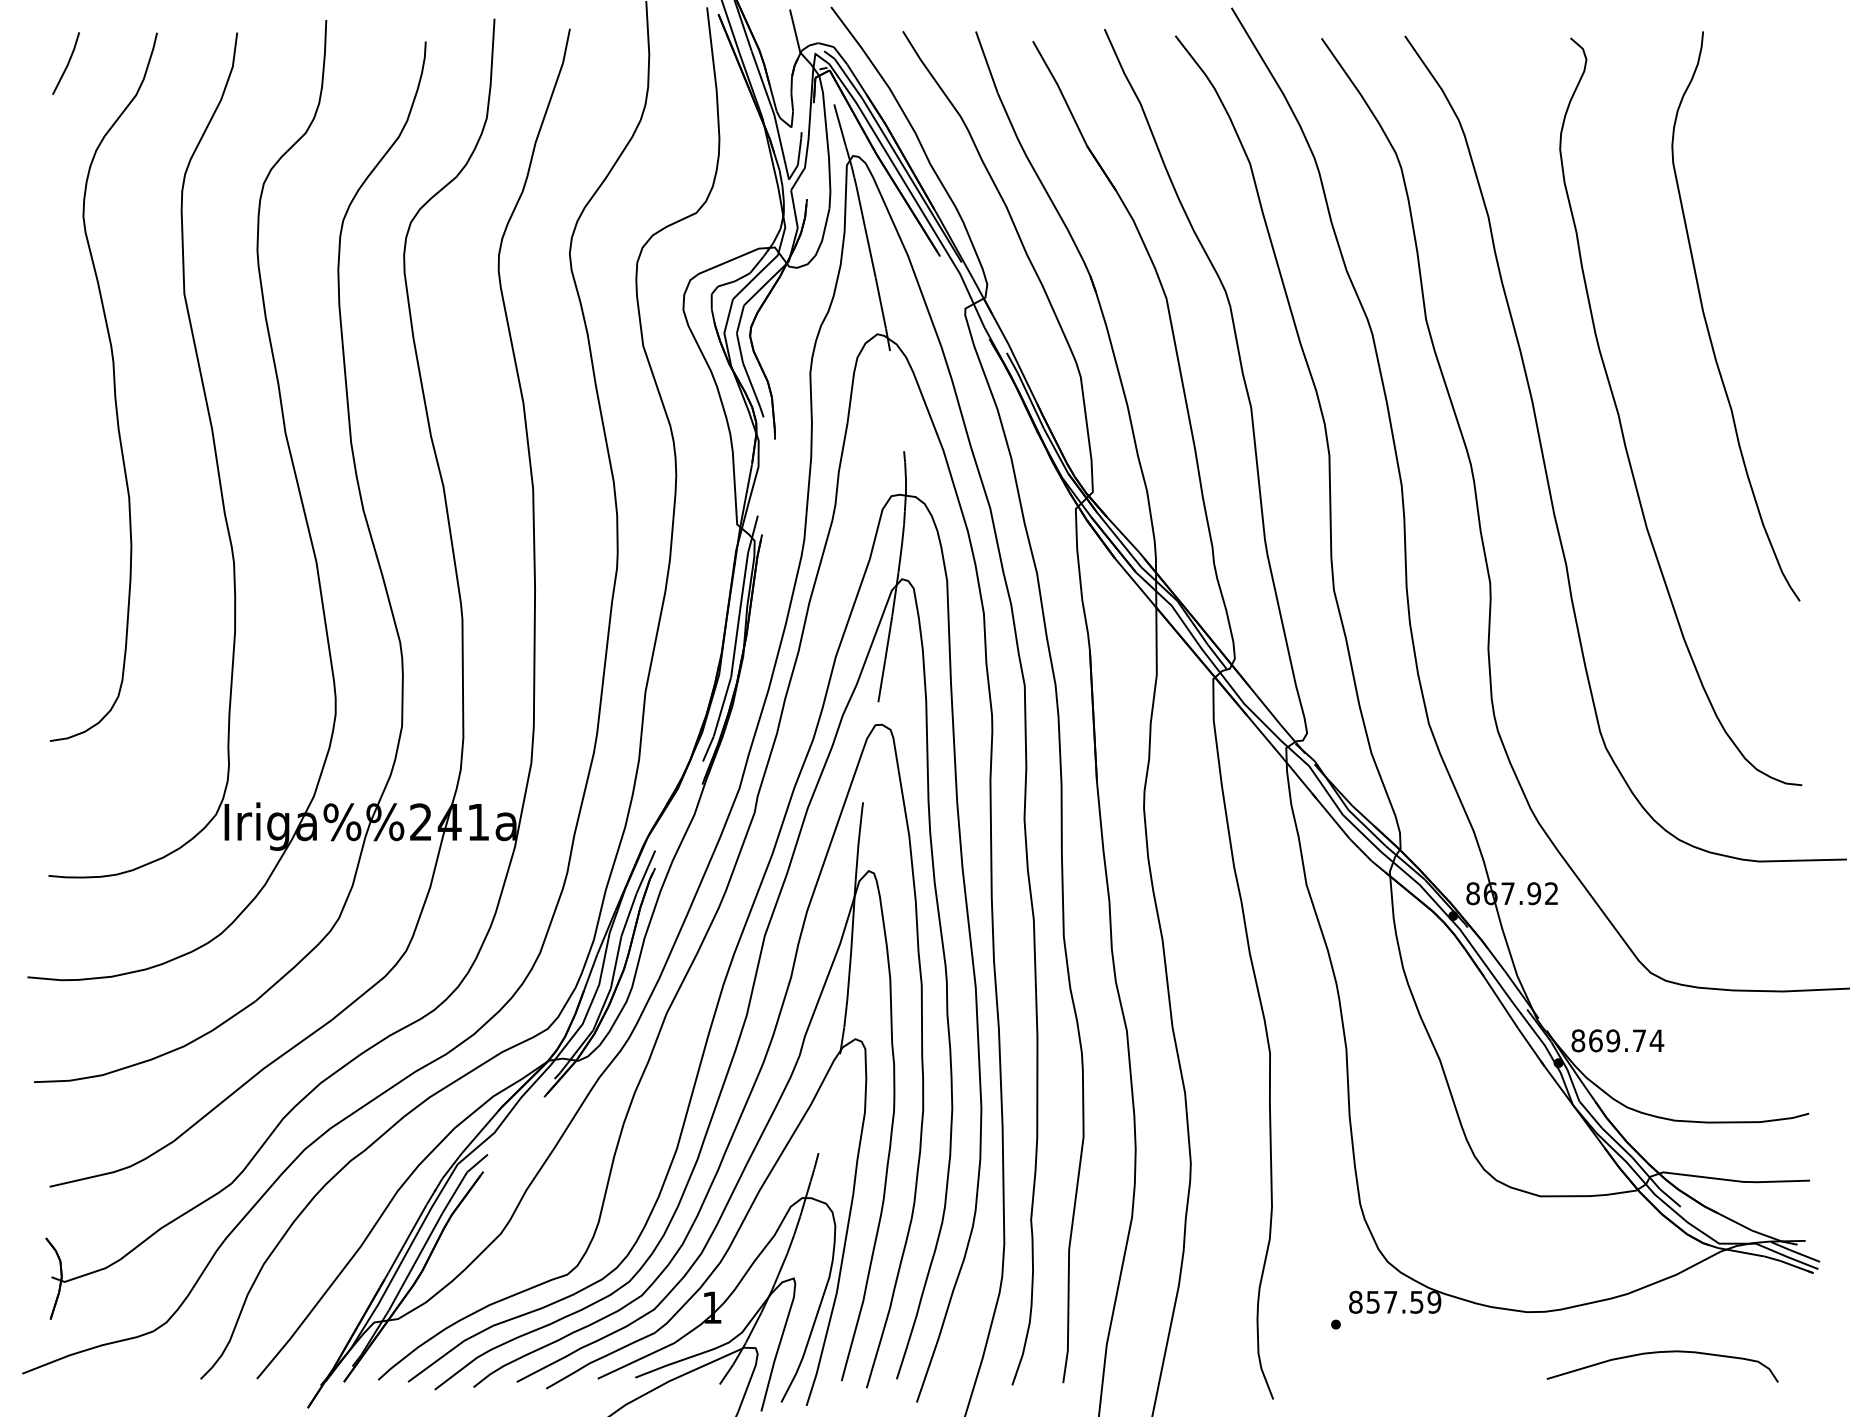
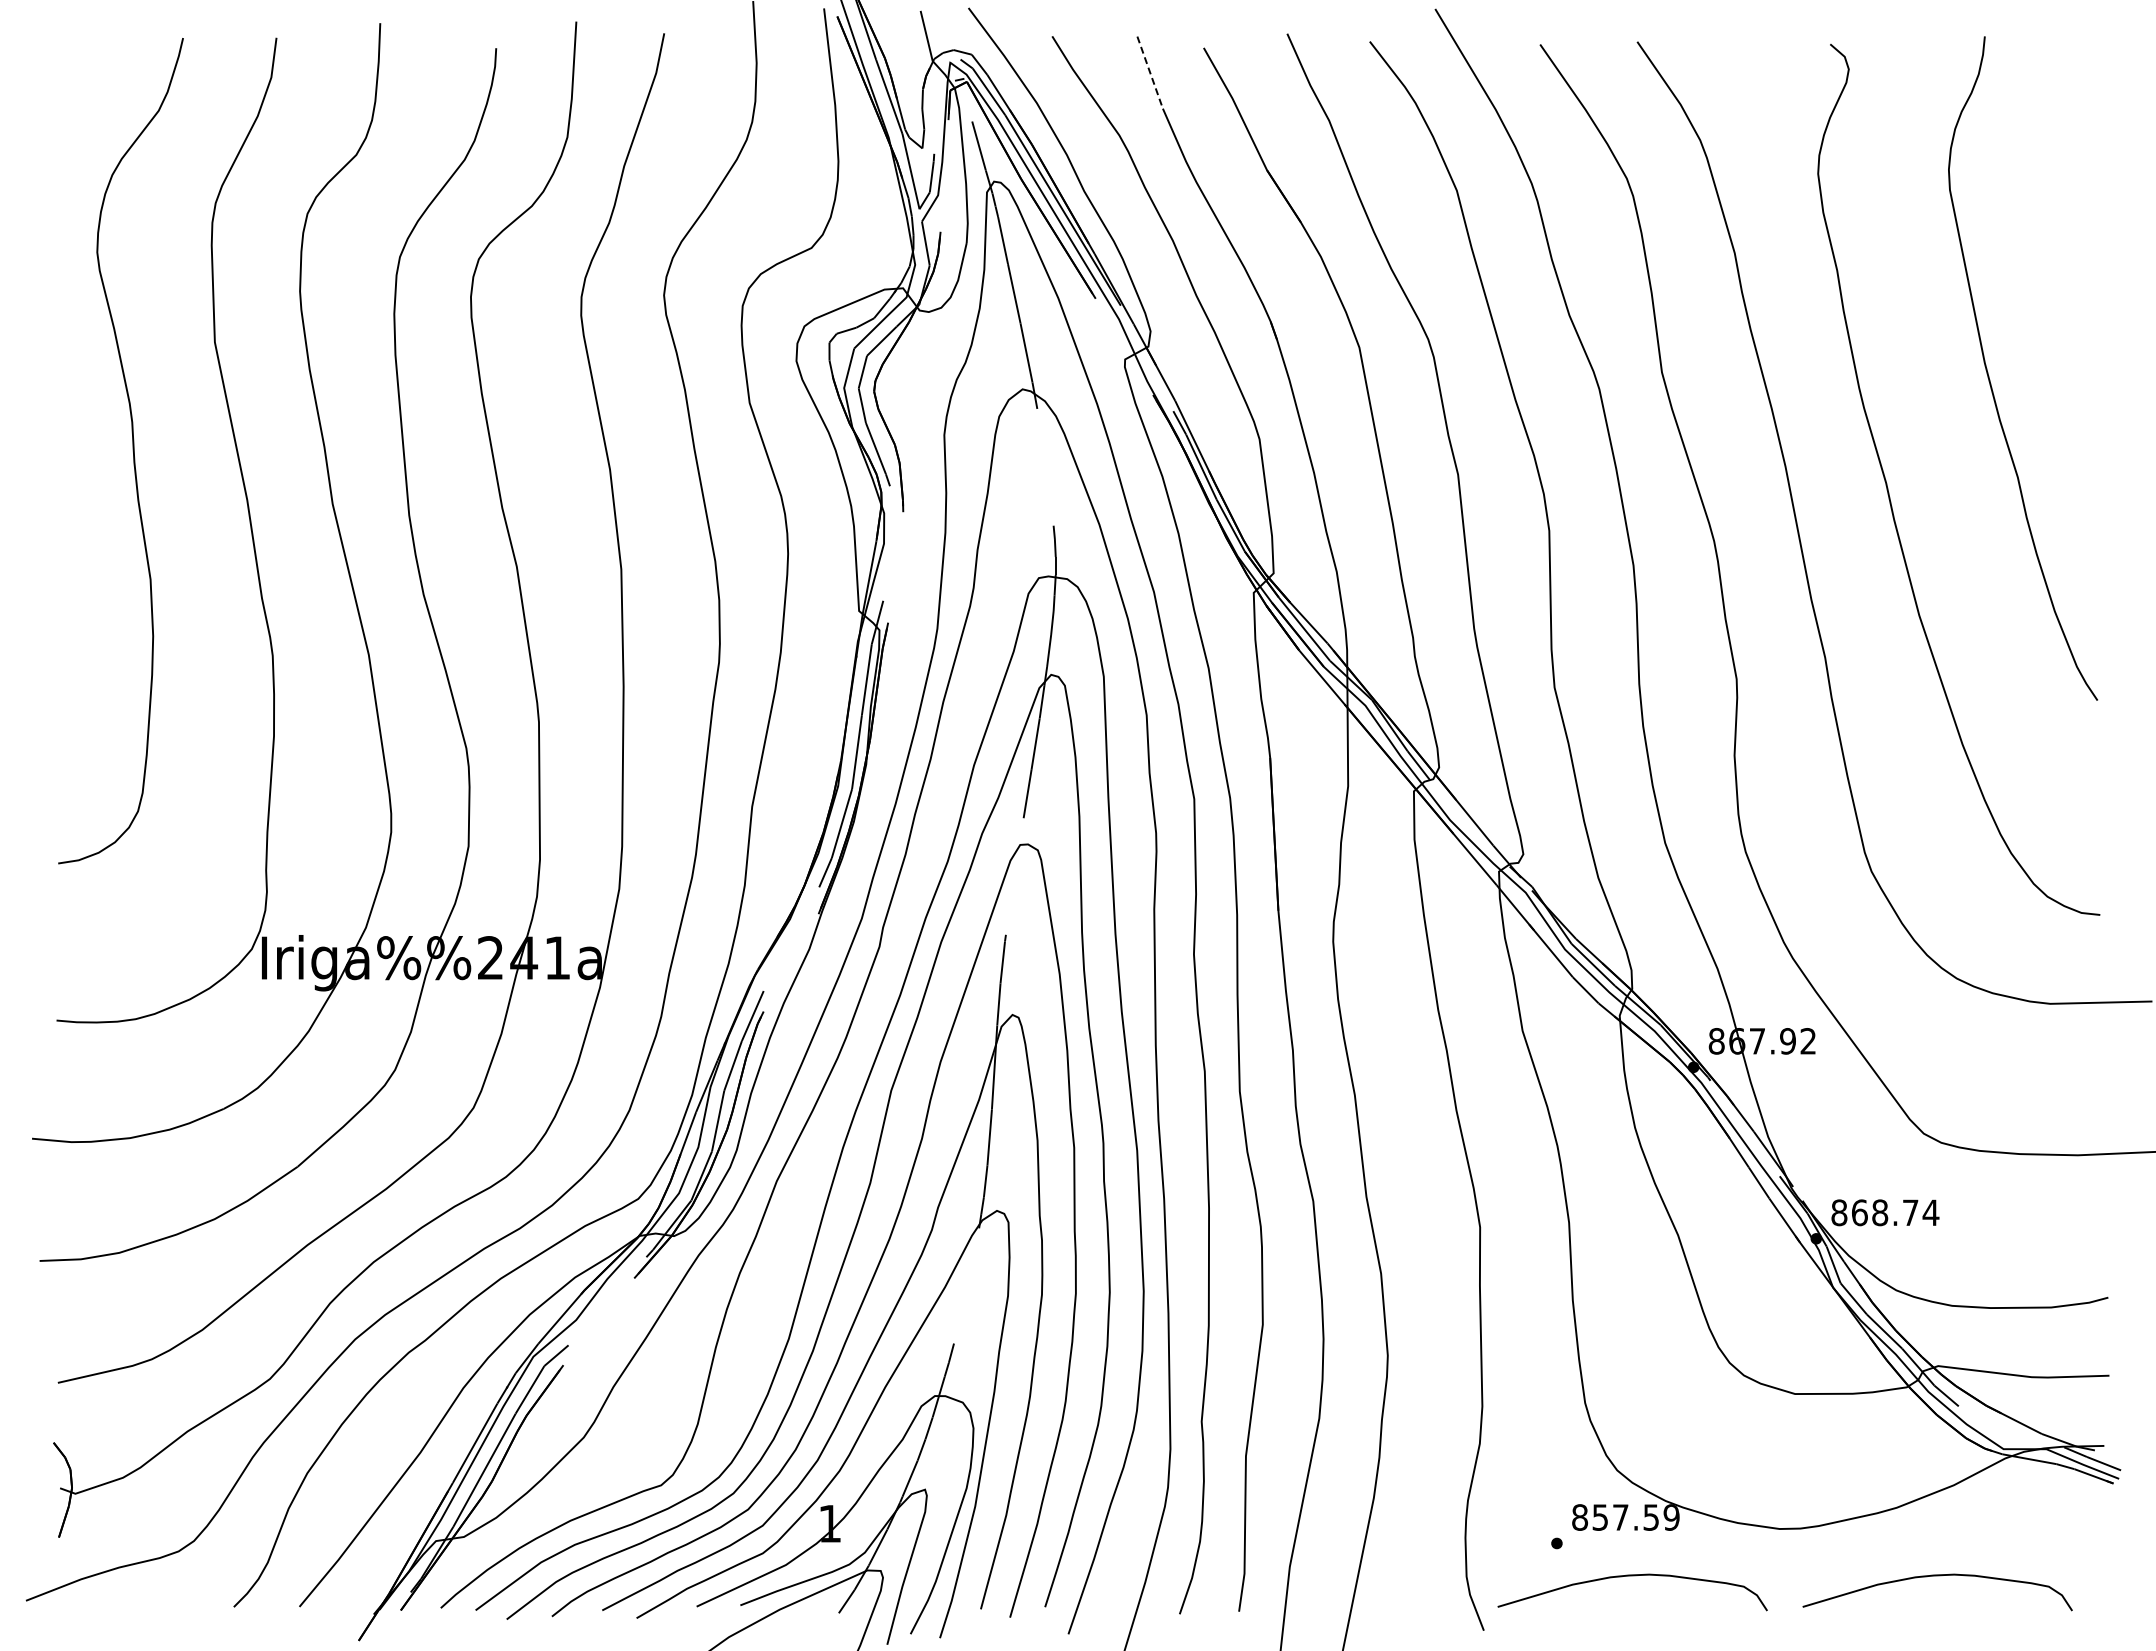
line: (67, 63) -> (78, 73), removed
line: (987, 63) -> (1150, 73), solid -> dashed
text: (1613, 1040) -> (1880, 1212), 869.74 -> 868.74
curve: (1400, 1352) -> (1632, 1576), added

